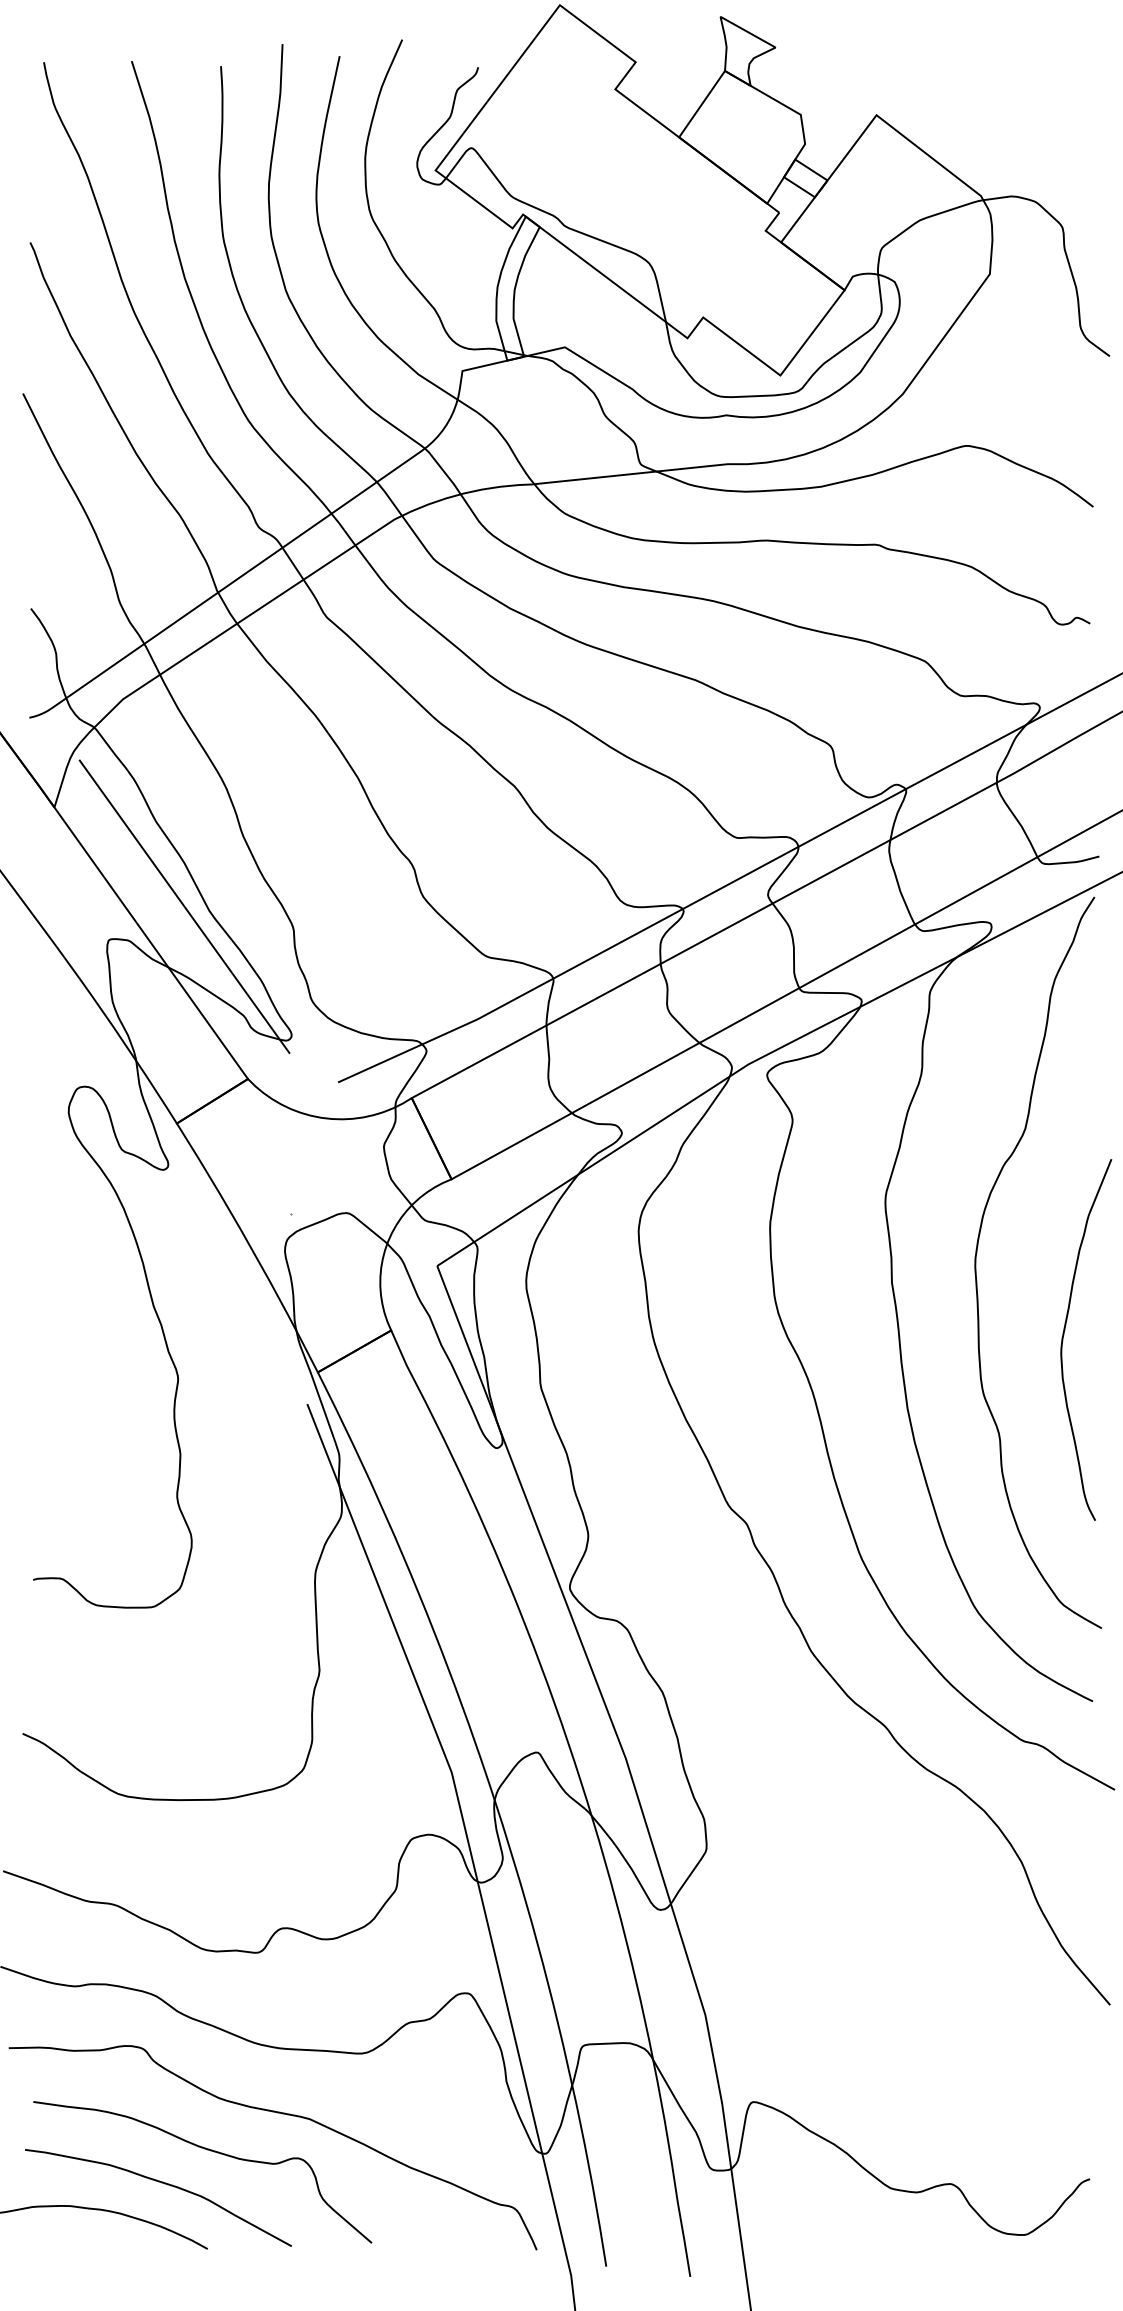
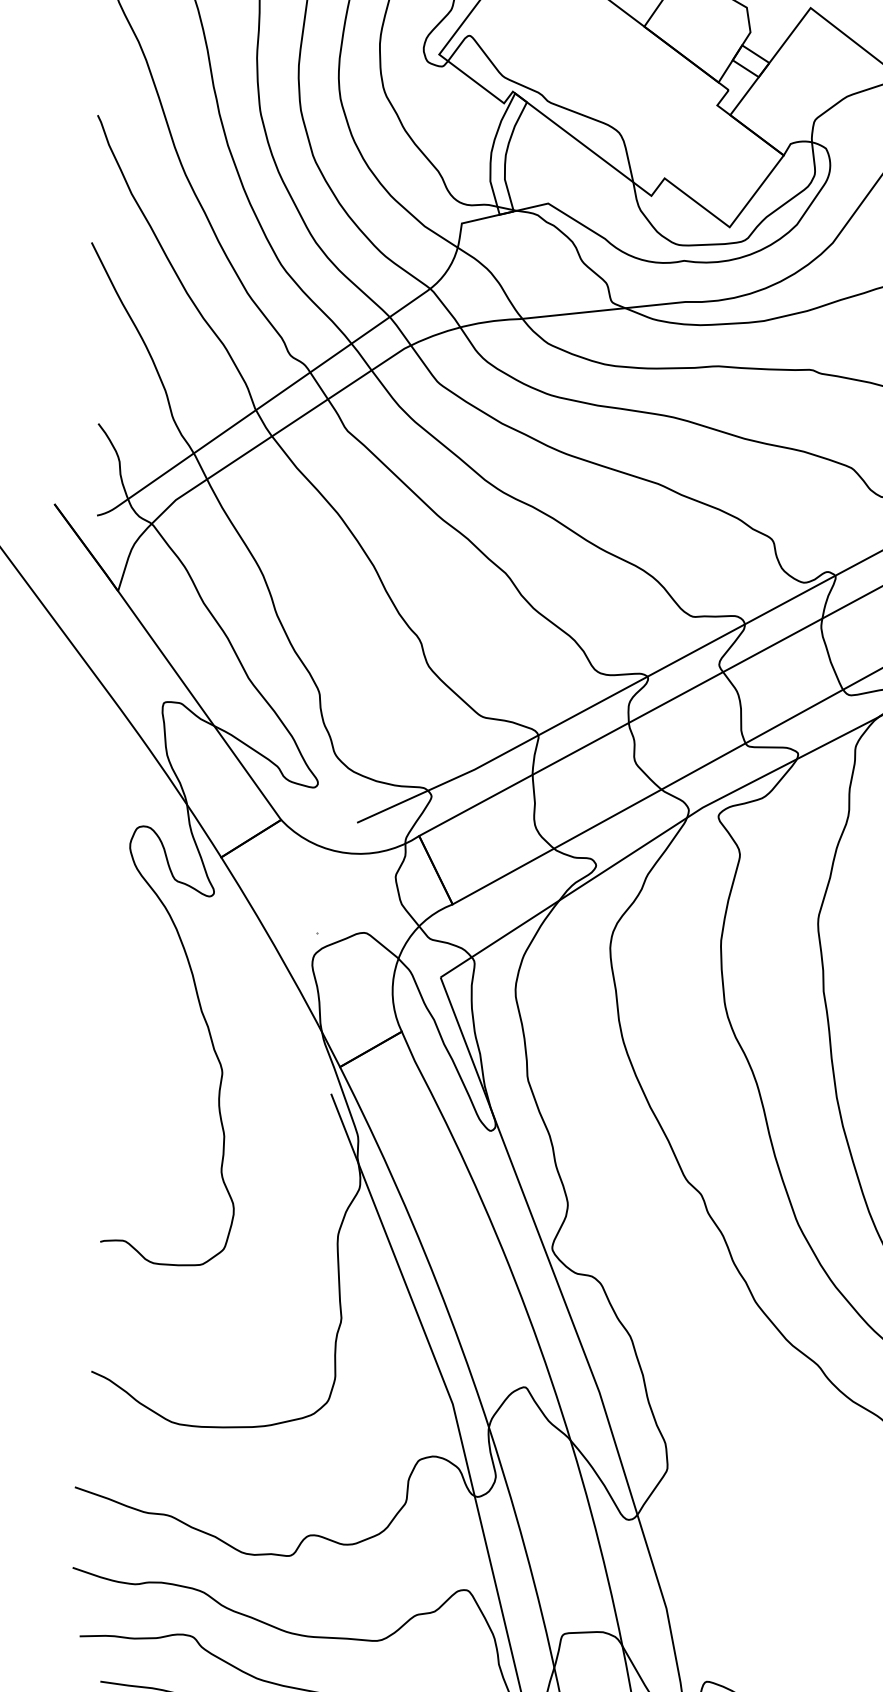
line: (184, 906) -> (227, 674), removed

